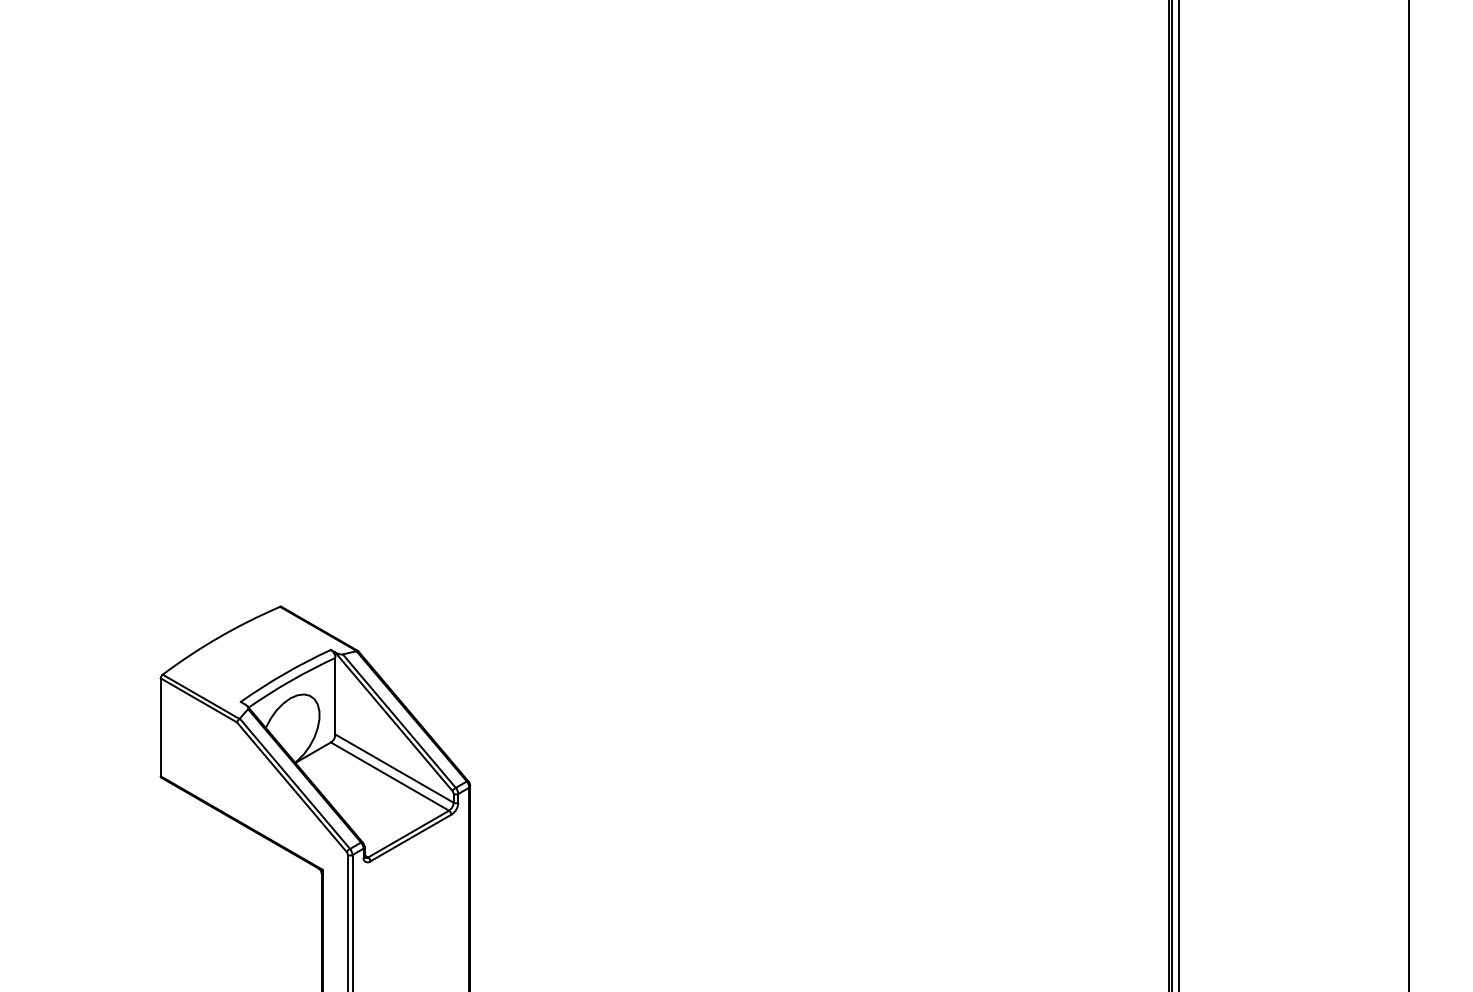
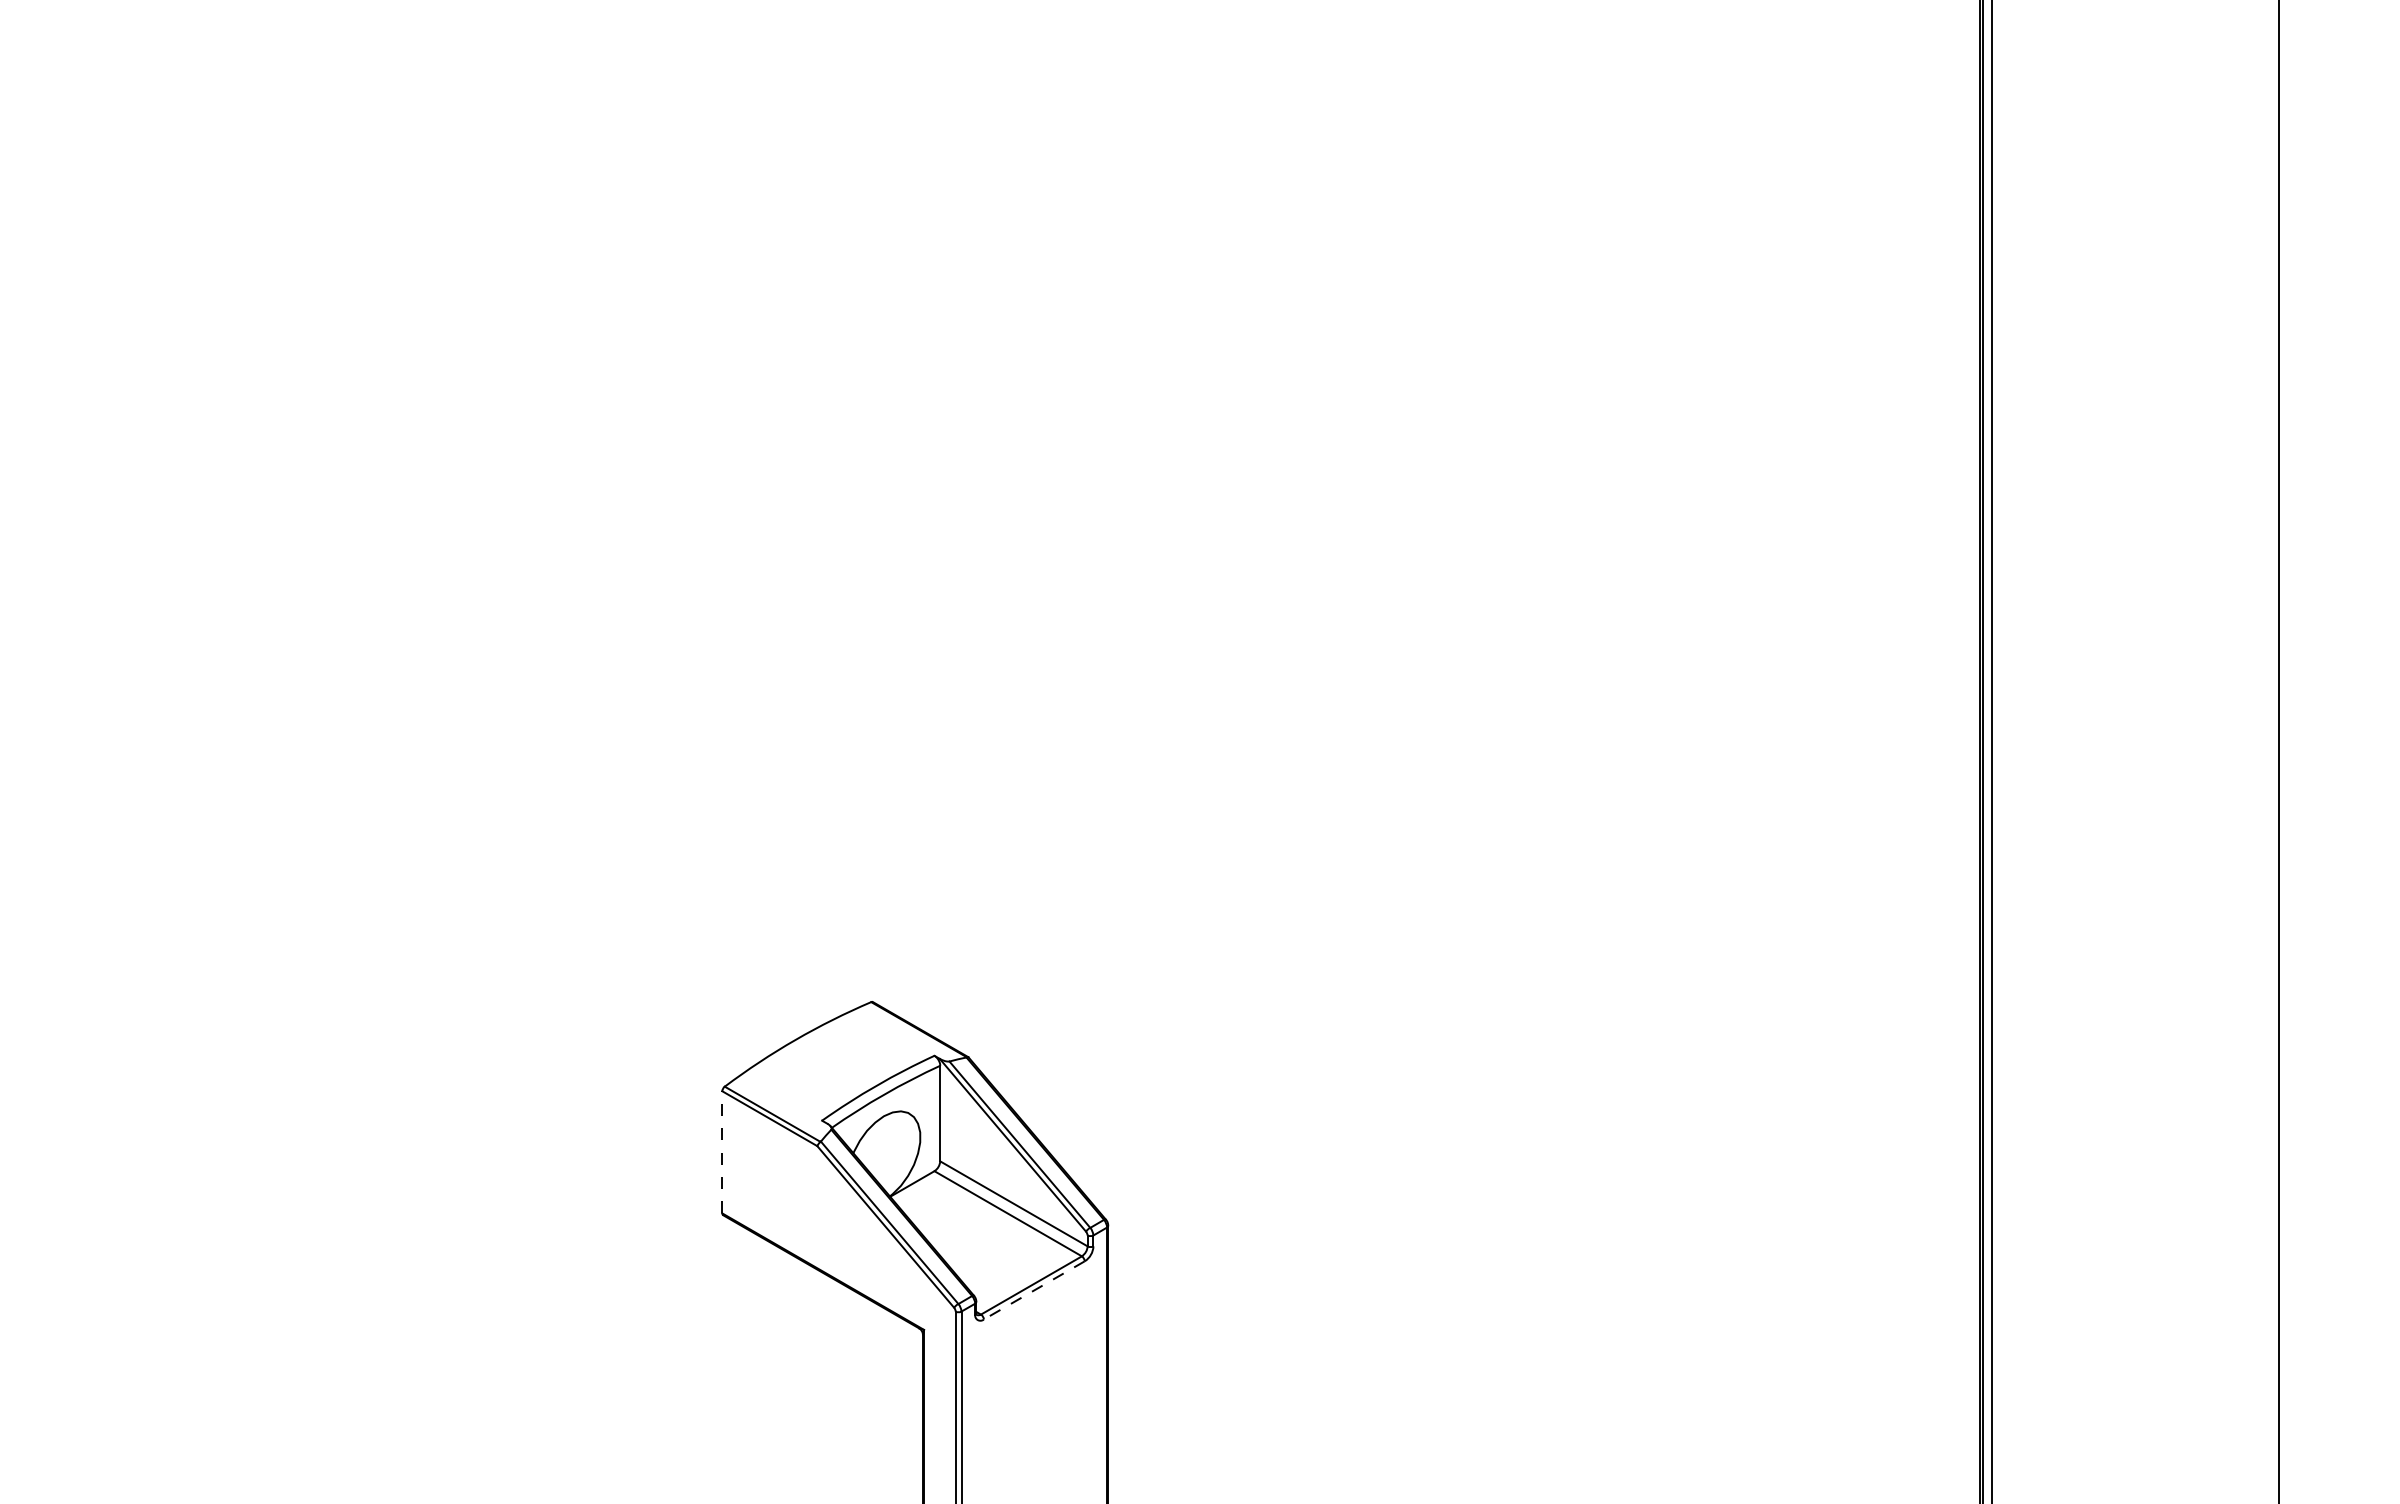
line: (160, 726) -> (722, 1151), solid -> dashed
line: (410, 838) -> (1033, 1290), solid -> dashed

